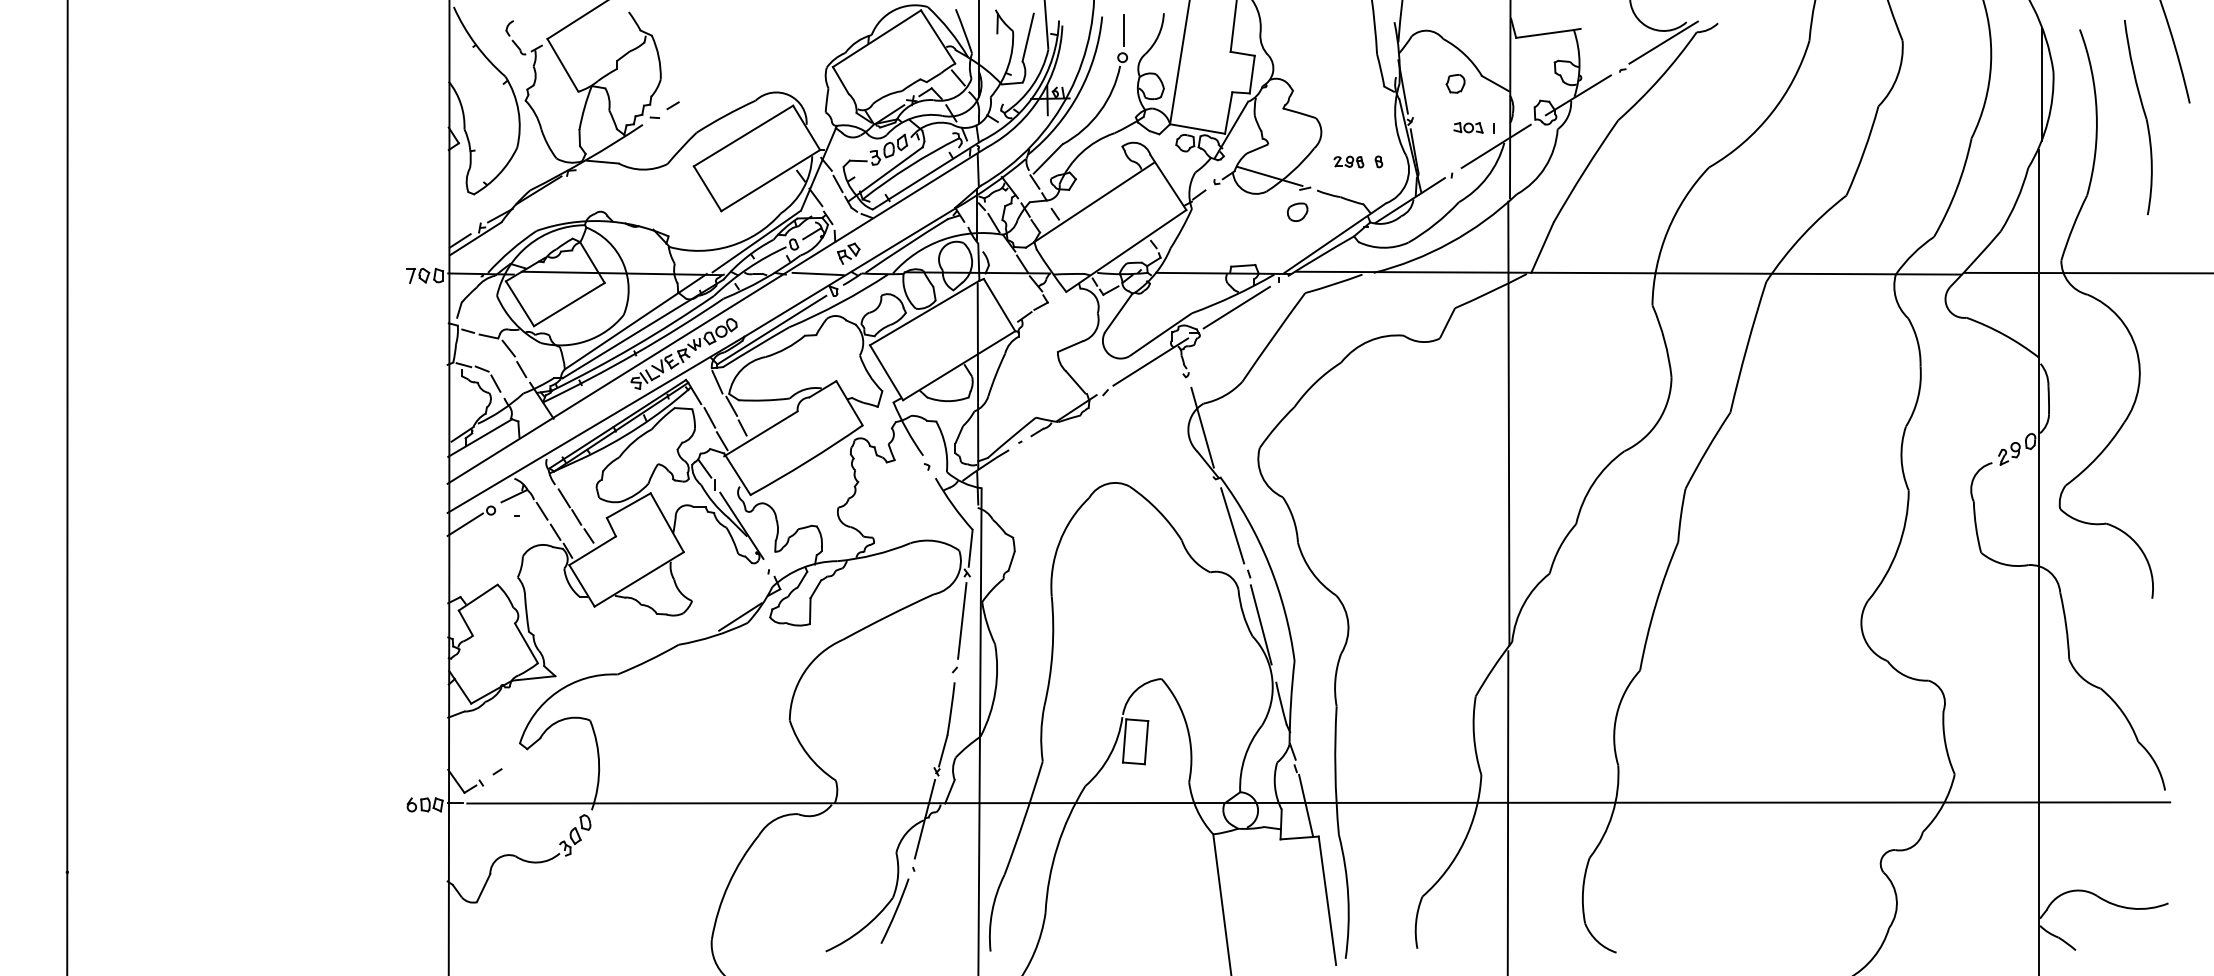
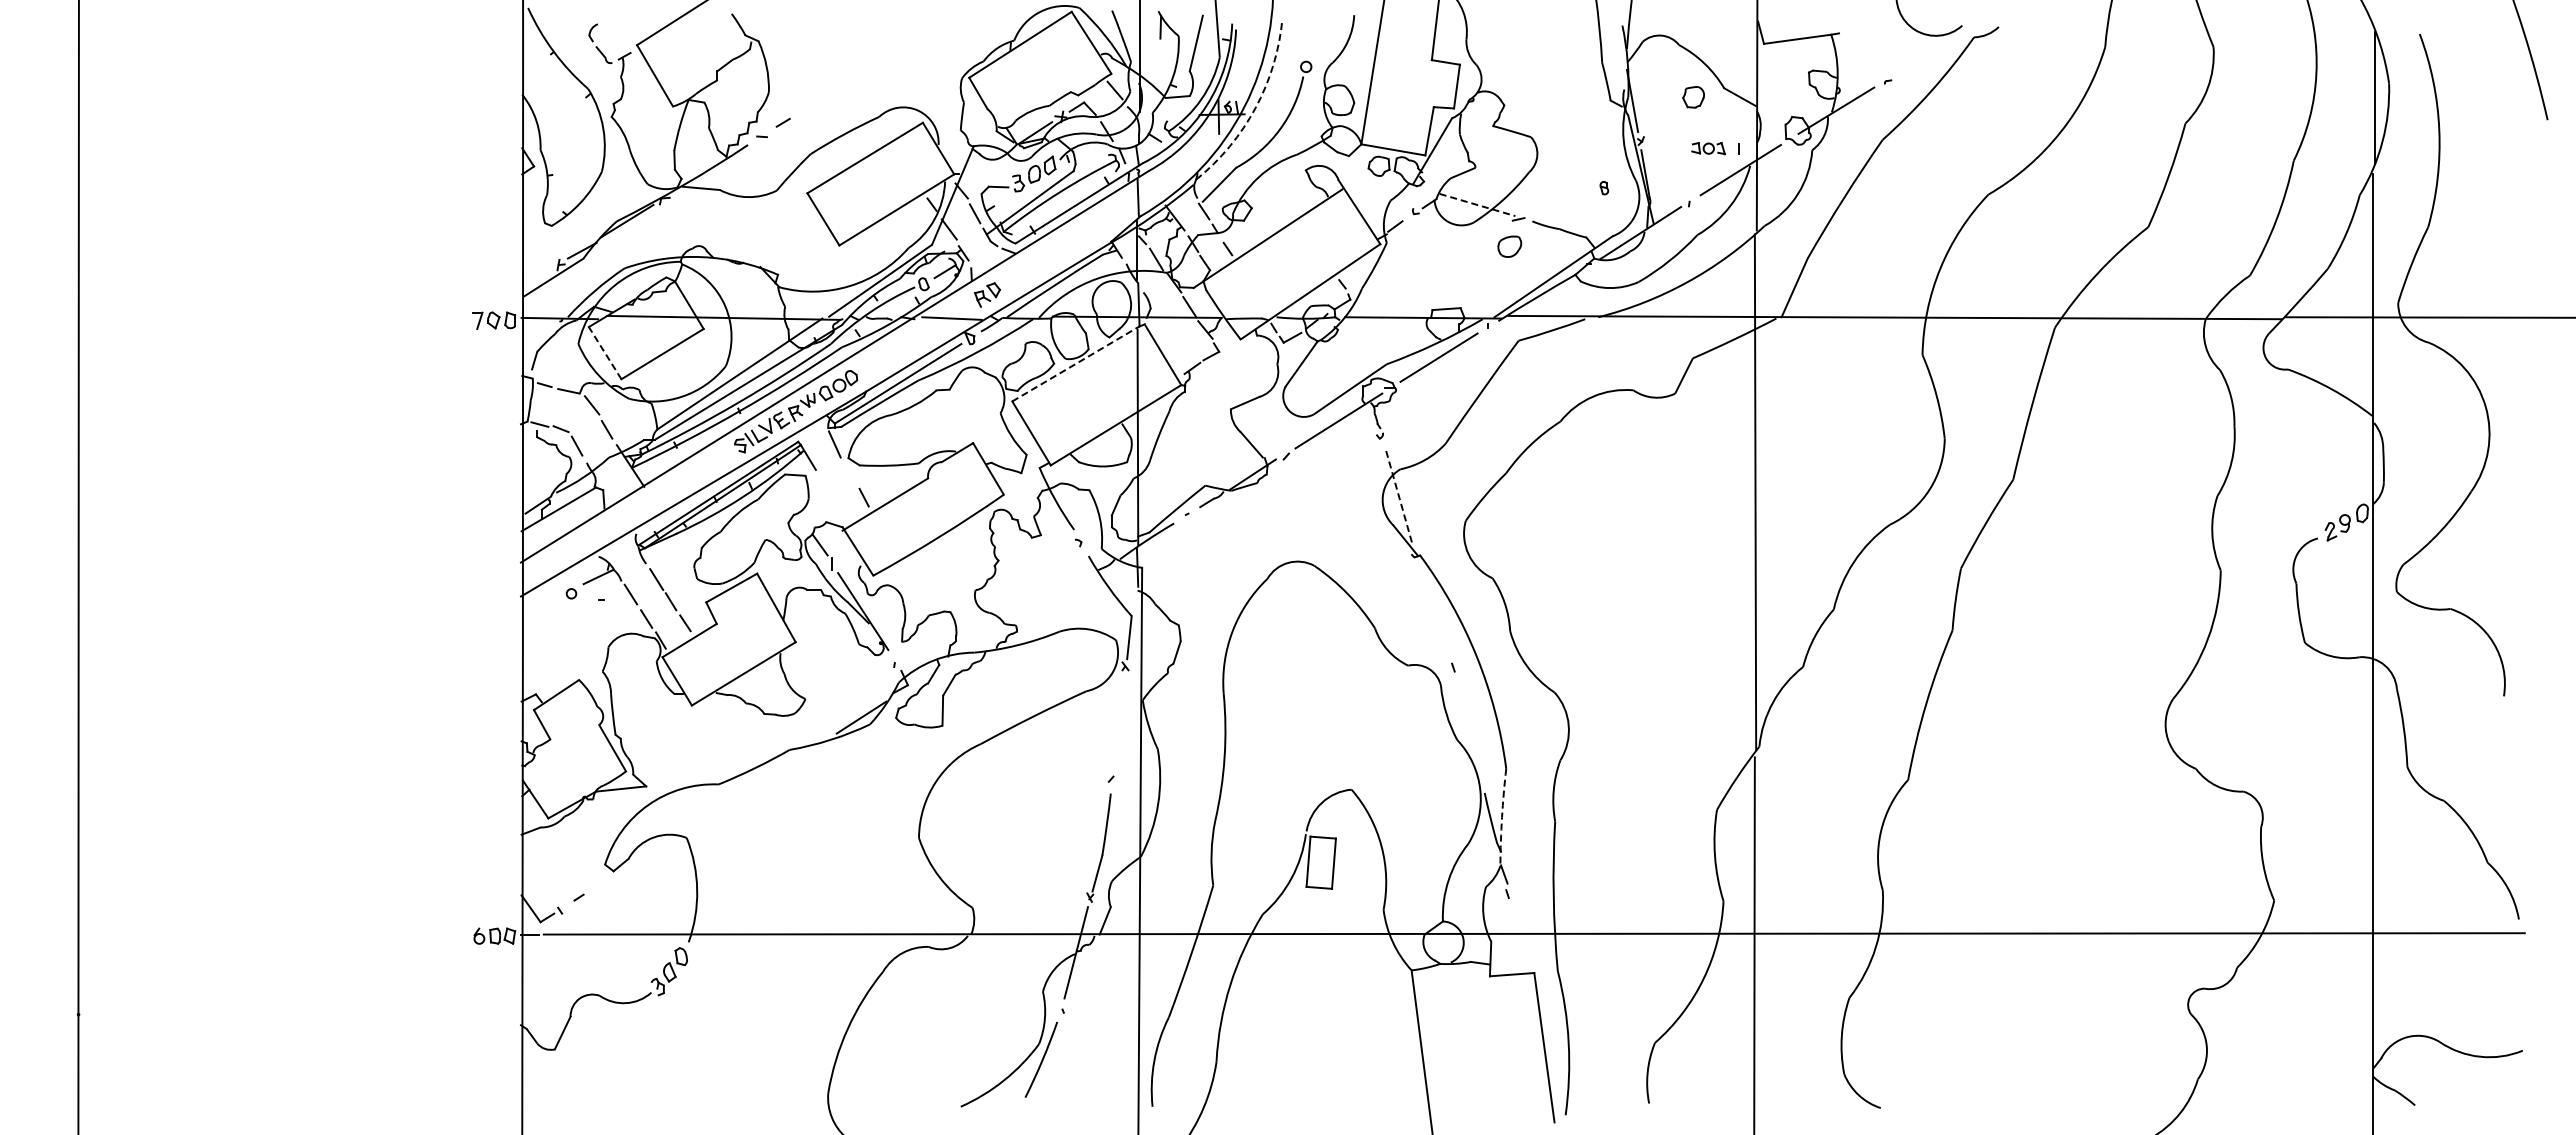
line: (1123, 30) -> (1307, 35), removed
line: (1663, 41) -> (1935, 48), removed
arc: (1079, 93) -> (1255, 108), solid -> dashed
part: (2144, 114) -> (2494, 133), removed
part: (1348, 162) -> (1569, 188), removed
line: (1270, 176) -> (1478, 205), solid -> dashed
line: (460, 240) -> (535, 279), removed
line: (520, 304) -> (605, 353), solid -> dashed
line: (924, 312) -> (1075, 363), solid -> dashed
line: (731, 406) -> (851, 472), removed
line: (709, 417) -> (825, 485), removed
line: (1202, 427) -> (1399, 497), solid -> dashed
line: (722, 440) -> (840, 512), removed
line: (465, 524) -> (541, 610), removed
line: (1232, 525) -> (1433, 611), removed
line: (962, 621) -> (1119, 722), removed
line: (1261, 624) -> (1467, 726), removed
arc: (1291, 702) -> (1502, 817), solid -> dashed
line: (1305, 806) -> (1519, 937), removed

